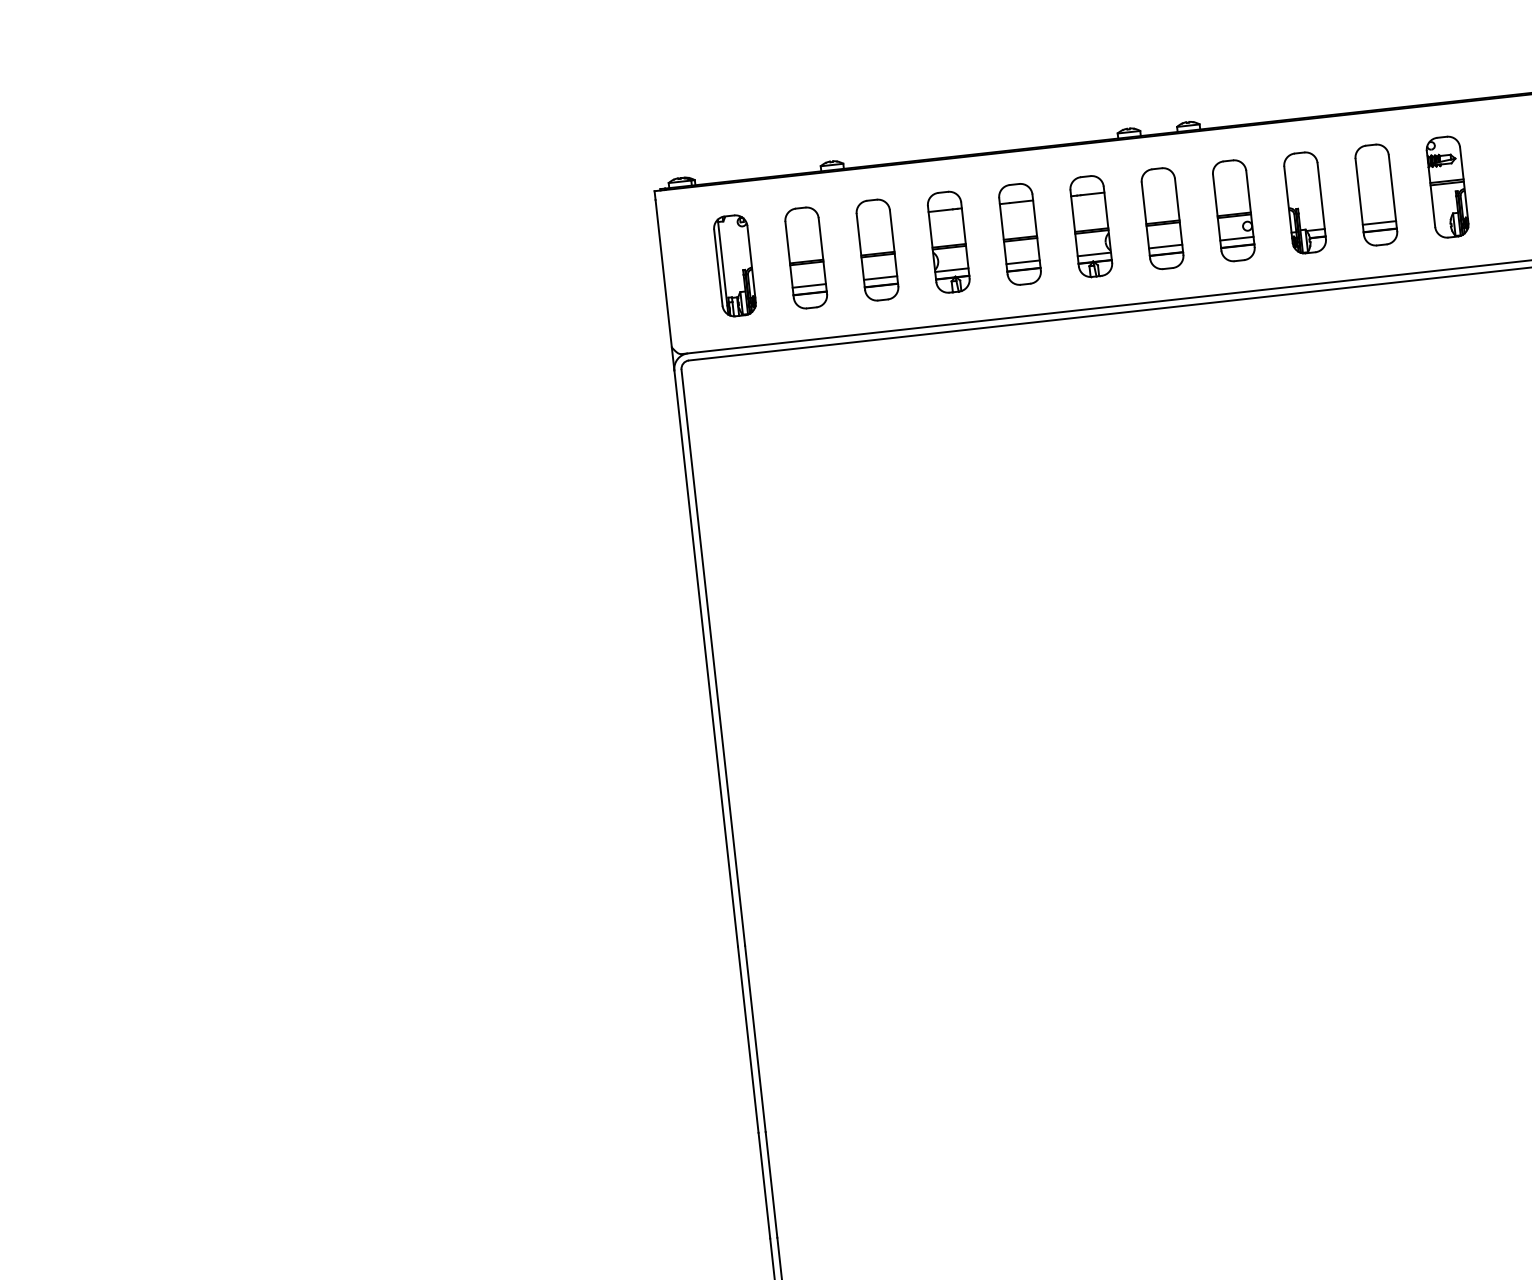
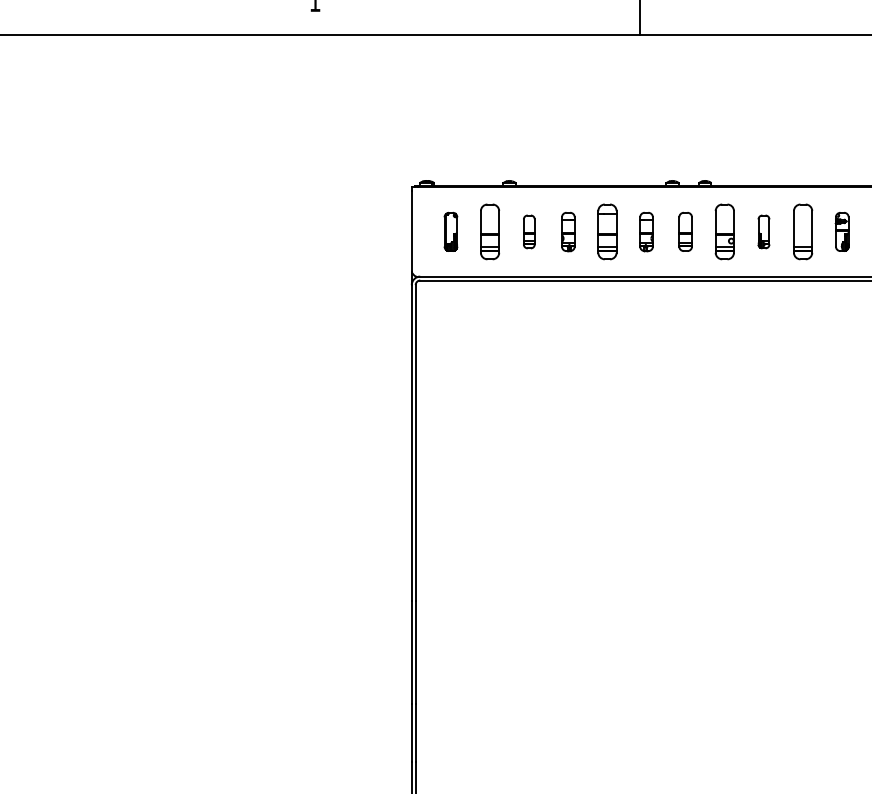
part: (1448, 186) -> (842, 231), size x0.7
part: (1304, 202) -> (763, 231), size x0.6
part: (1162, 217) -> (685, 231), size x0.7
part: (1091, 225) -> (646, 231), size x0.7
part: (949, 241) -> (568, 231), size x0.7
part: (877, 249) -> (529, 231), size x0.6
part: (734, 265) -> (450, 231), size x0.7

